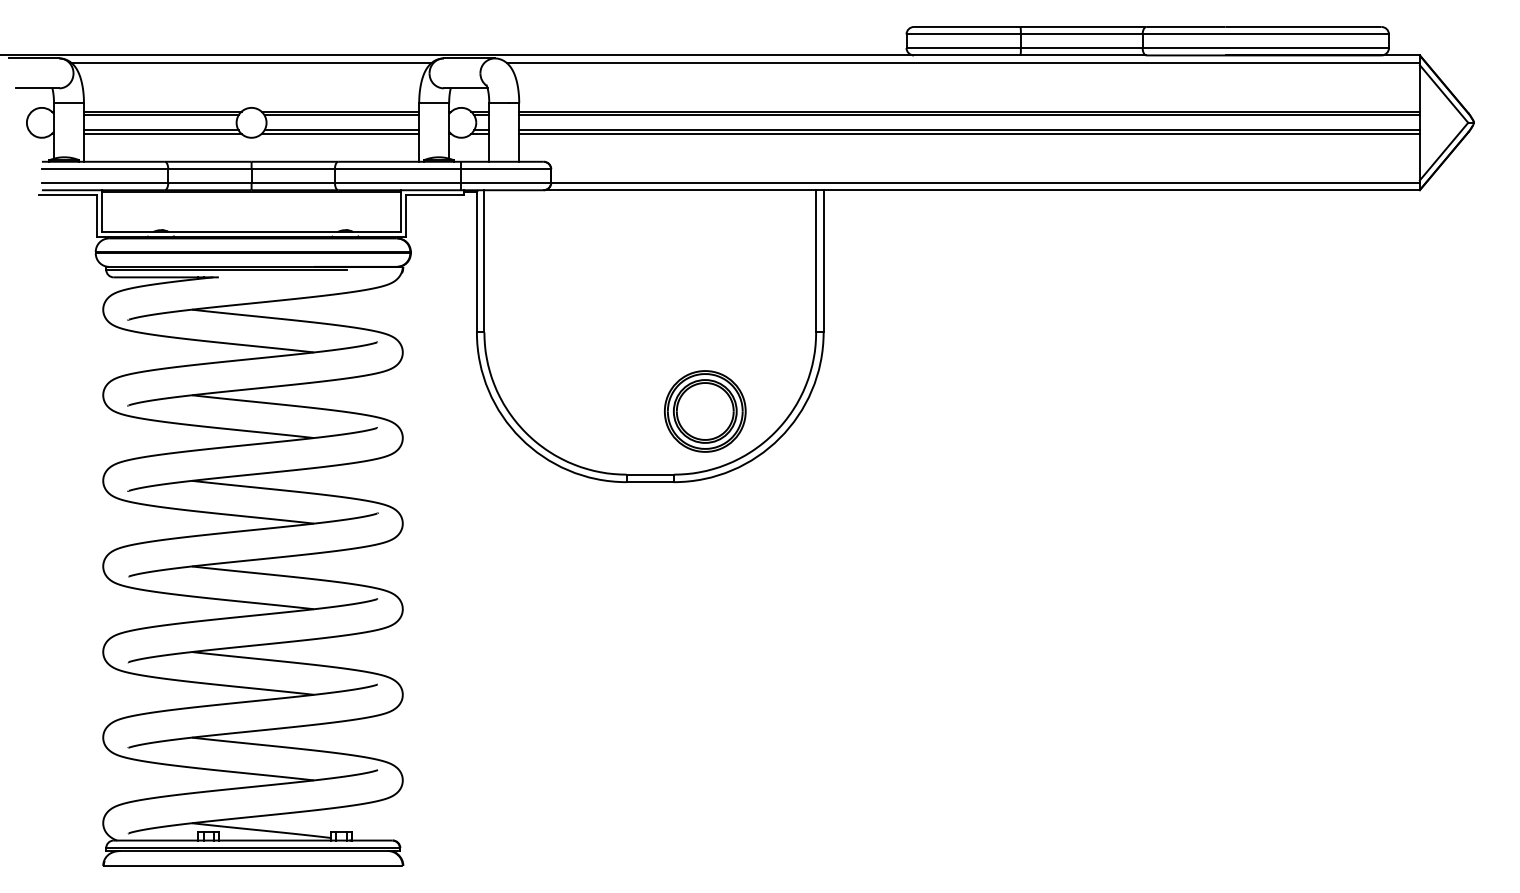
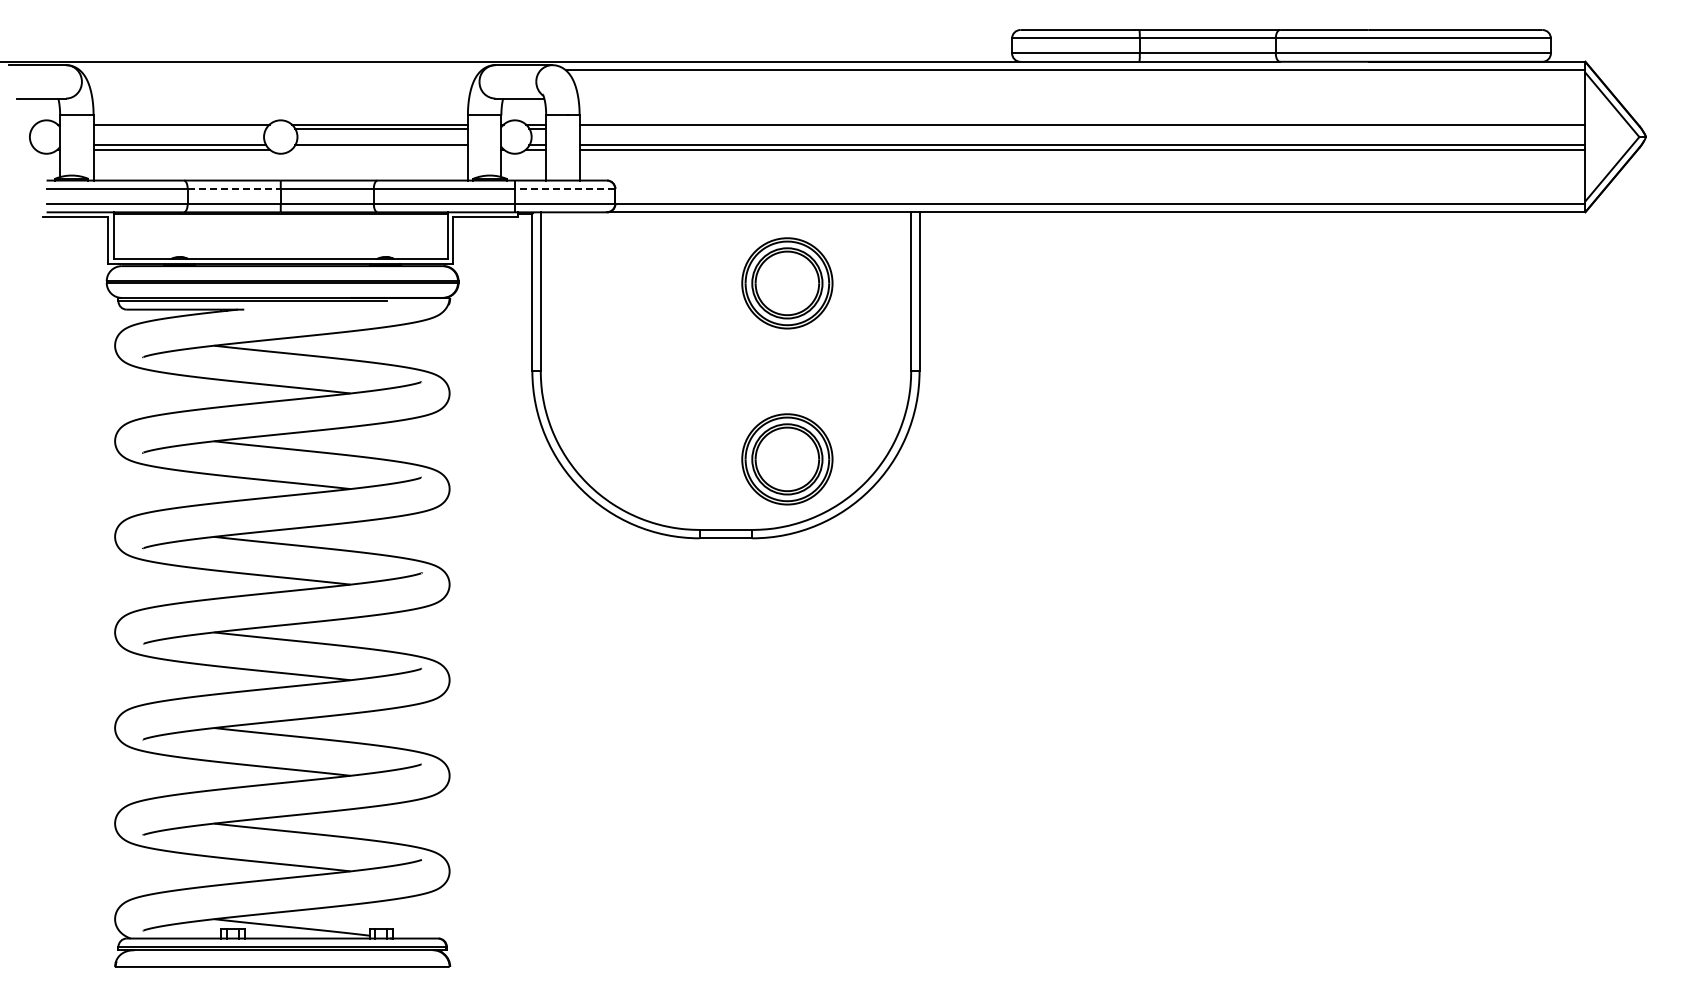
line: (251, 63) -> (280, 70), removed
line: (160, 115) -> (179, 128), removed
line: (969, 115) -> (1082, 128), removed
line: (340, 133) -> (379, 149), removed
line: (210, 168) -> (234, 188), solid -> dashed
line: (505, 168) -> (564, 188), solid -> dashed
part: (705, 253) -> (787, 283), added

